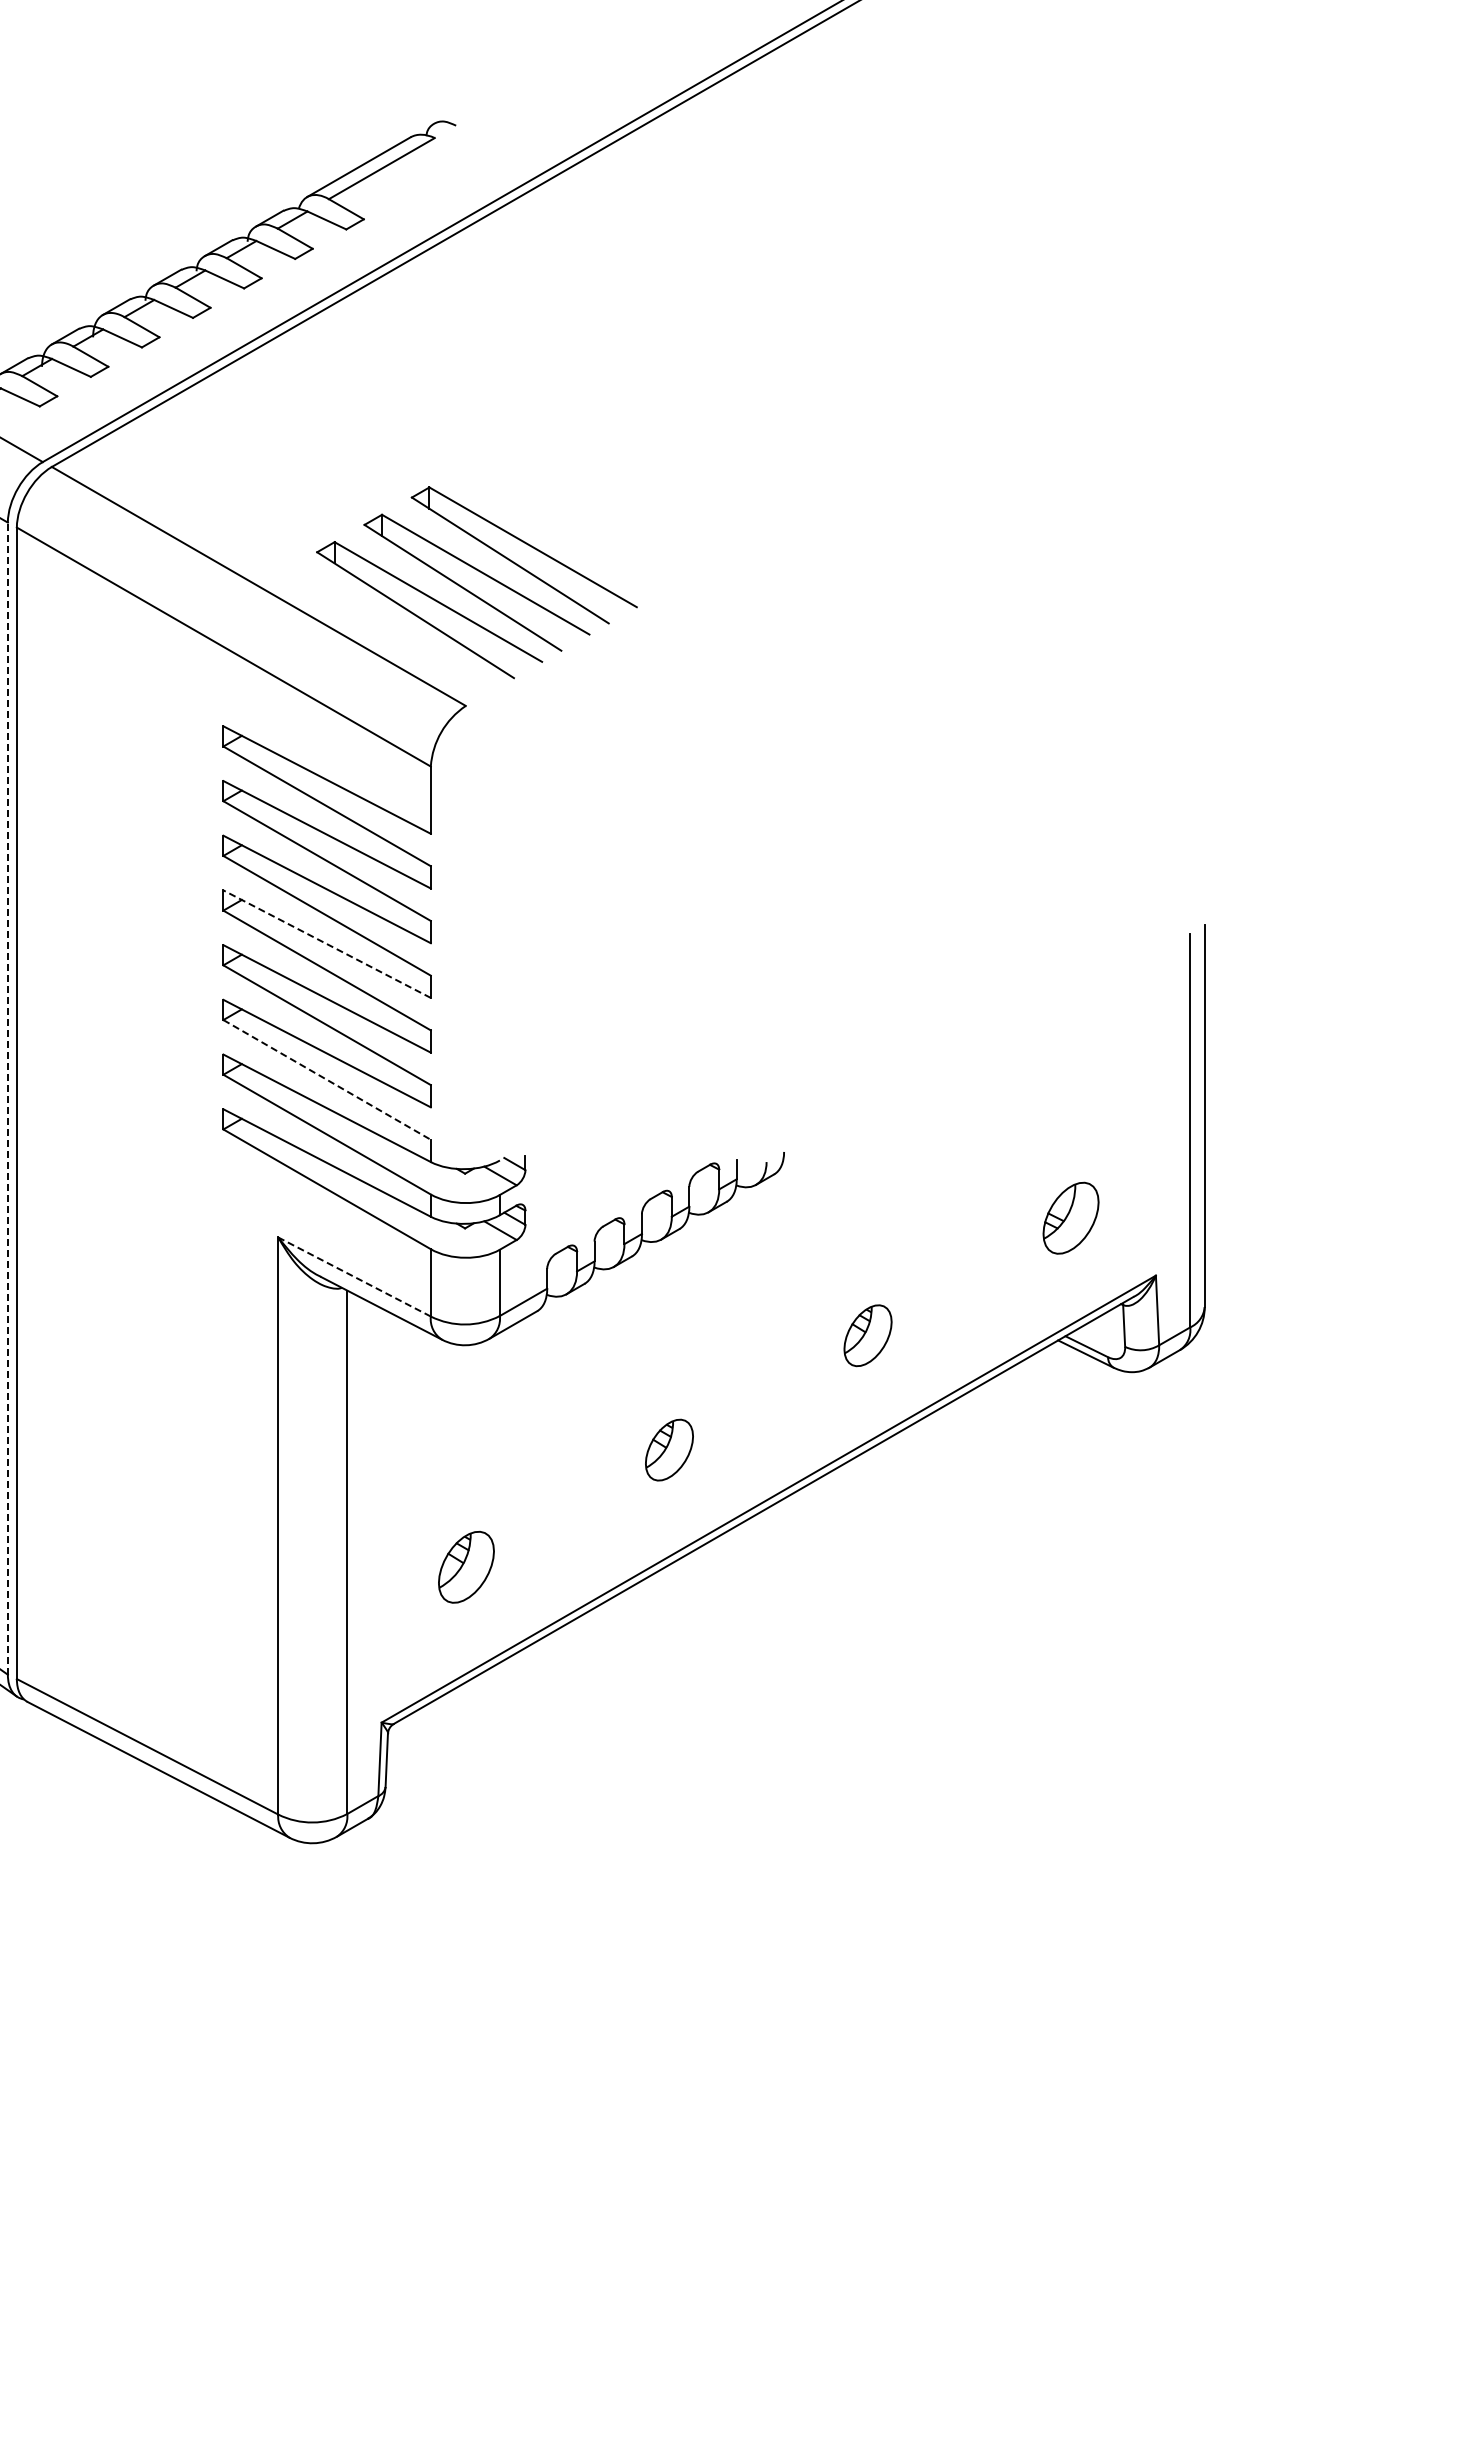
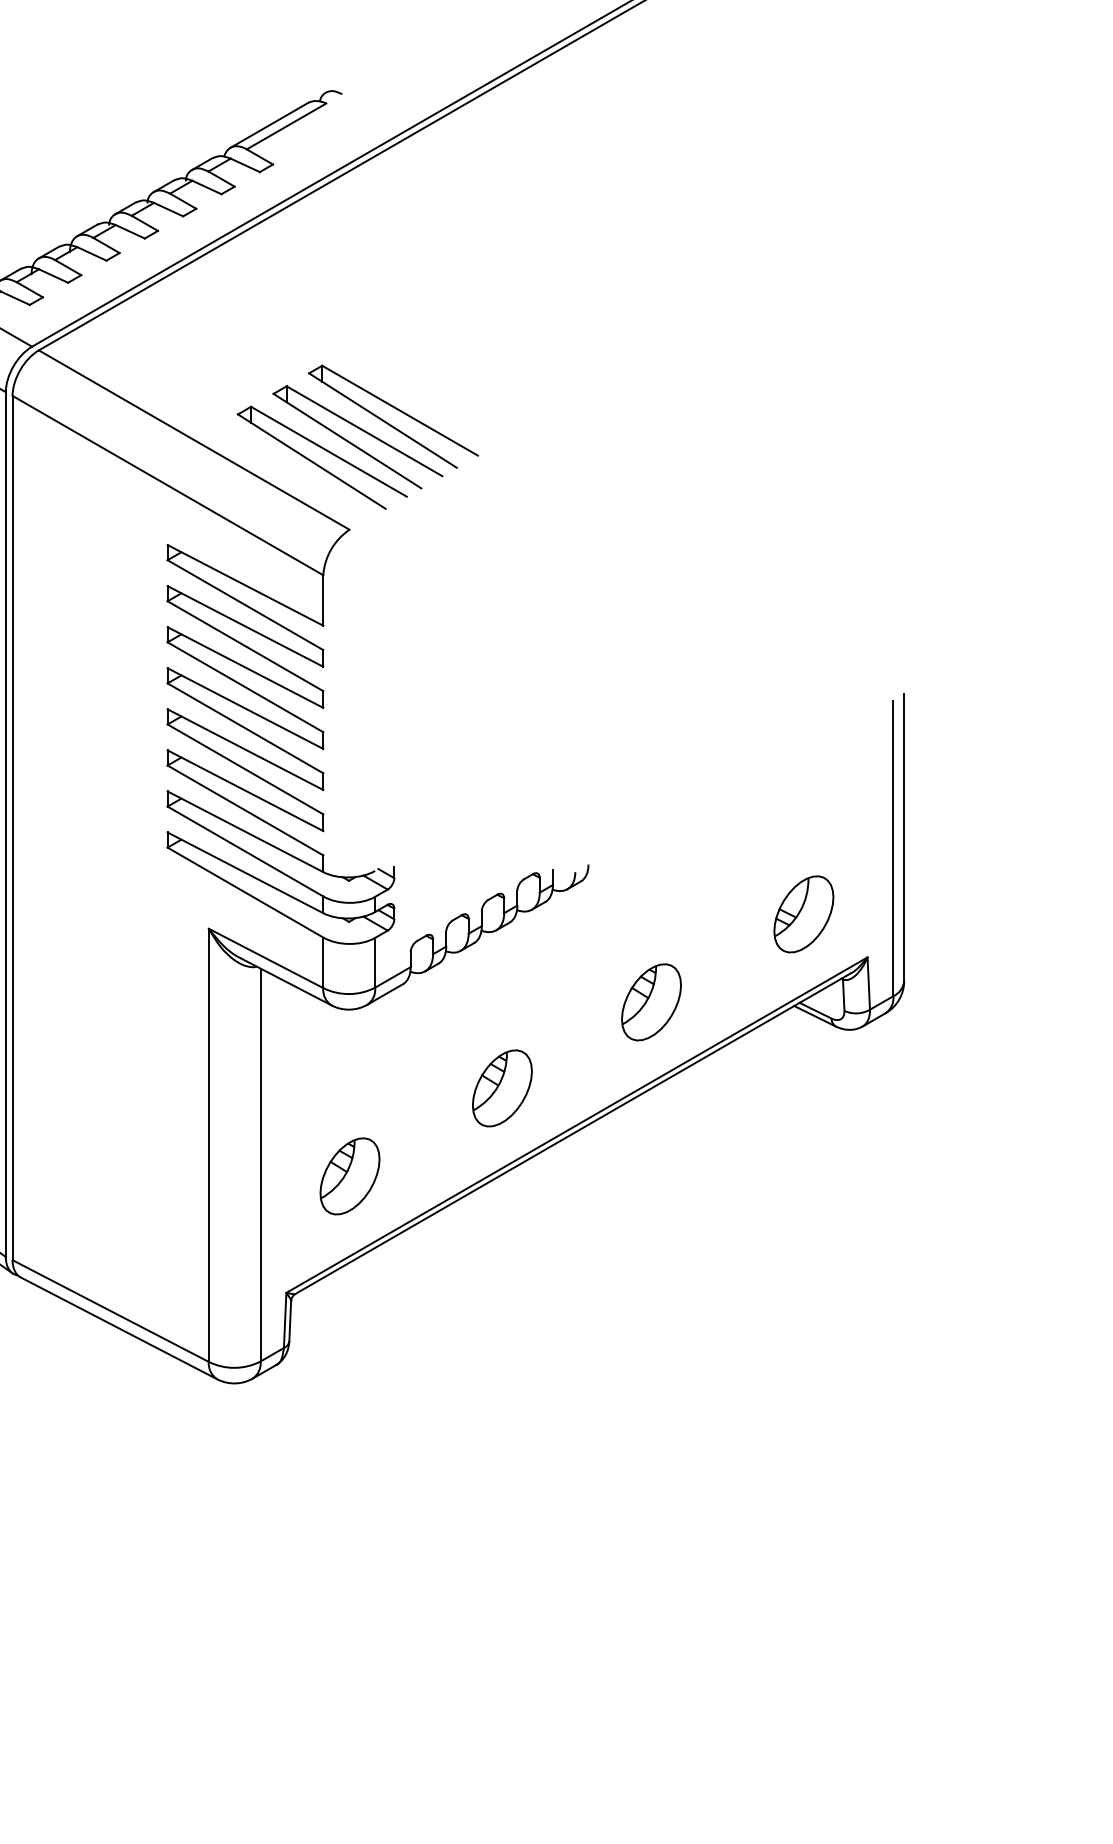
line: (327, 944) -> (245, 708), dashed -> solid
line: (327, 1079) -> (245, 810), dashed -> solid
line: (7, 1098) -> (5, 824), dashed -> solid
part: (1070, 1217) -> (803, 913), size x1.43
line: (354, 1276) -> (266, 958), dashed -> solid
part: (867, 1335) -> (651, 1002), size x1.67
part: (669, 1449) -> (502, 1087), size x1.67
part: (466, 1566) -> (350, 1175), size x1.43

